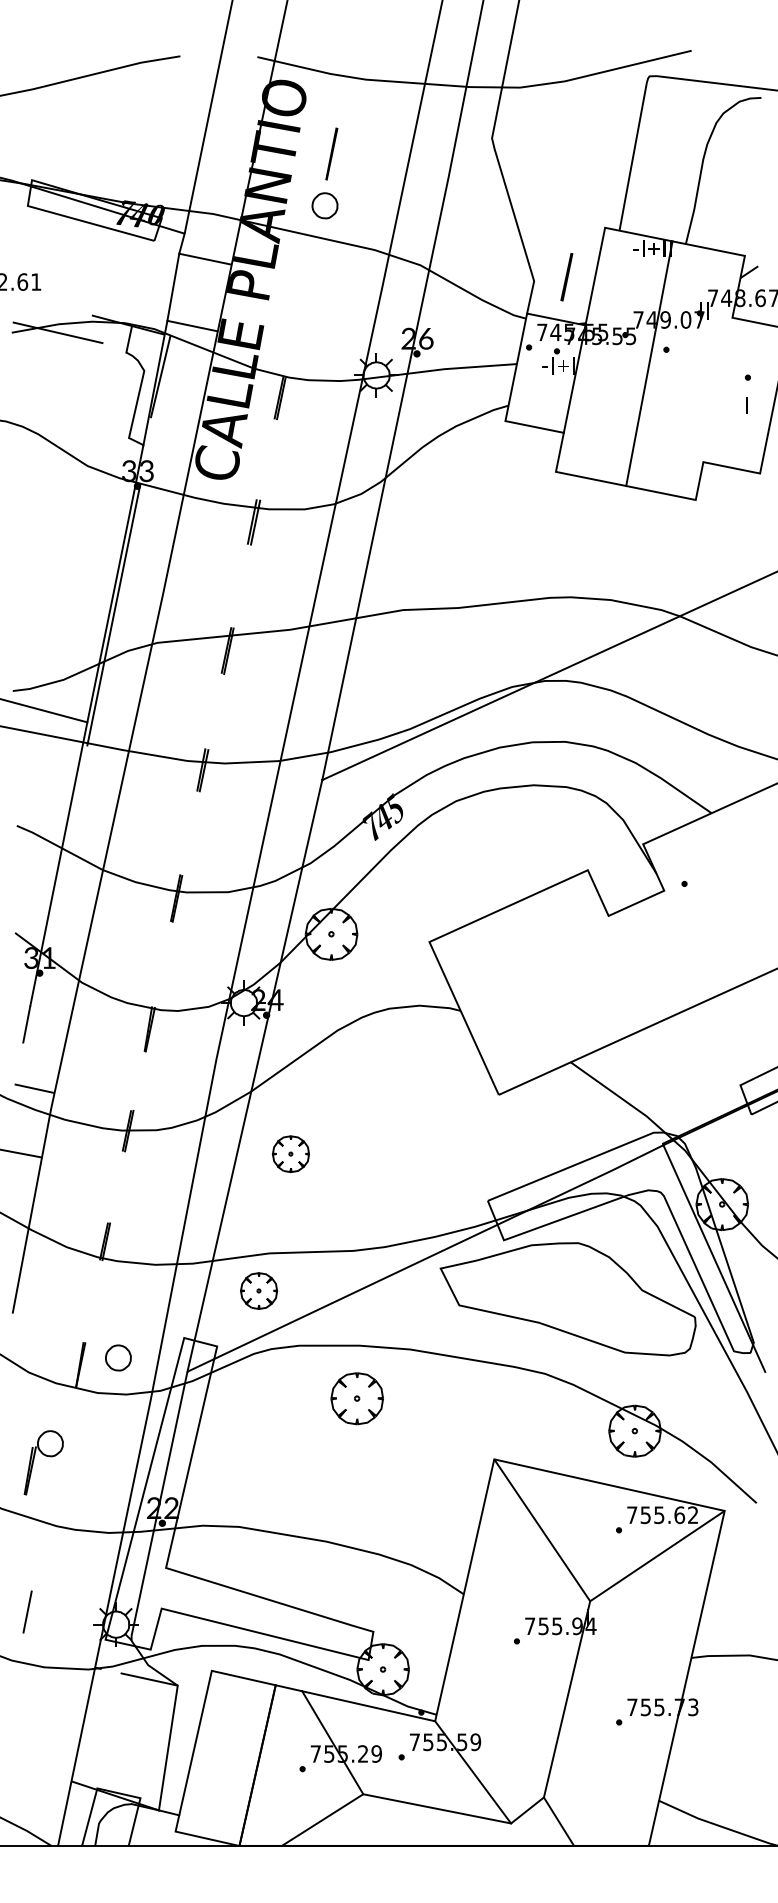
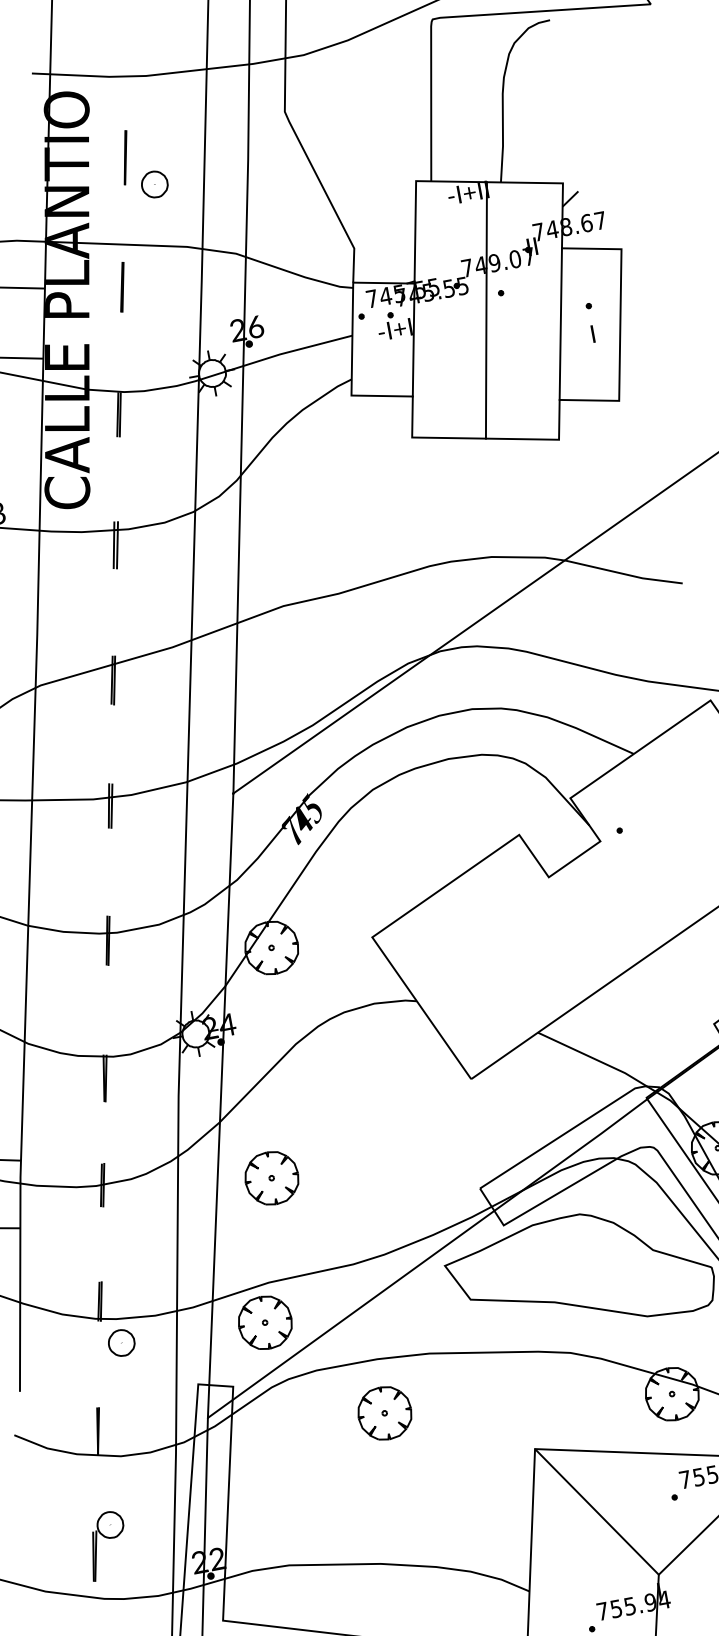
part: (324, 205) -> (154, 184), moved
line: (566, 277) -> (122, 287), moved
line: (717, 389) -> (560, 323), added
part: (290, 1153) -> (271, 1177), size x1.43
part: (258, 1290) -> (264, 1322), size x1.43
part: (118, 1357) -> (121, 1342), moved
part: (45, 1456) -> (107, 1538), moved

